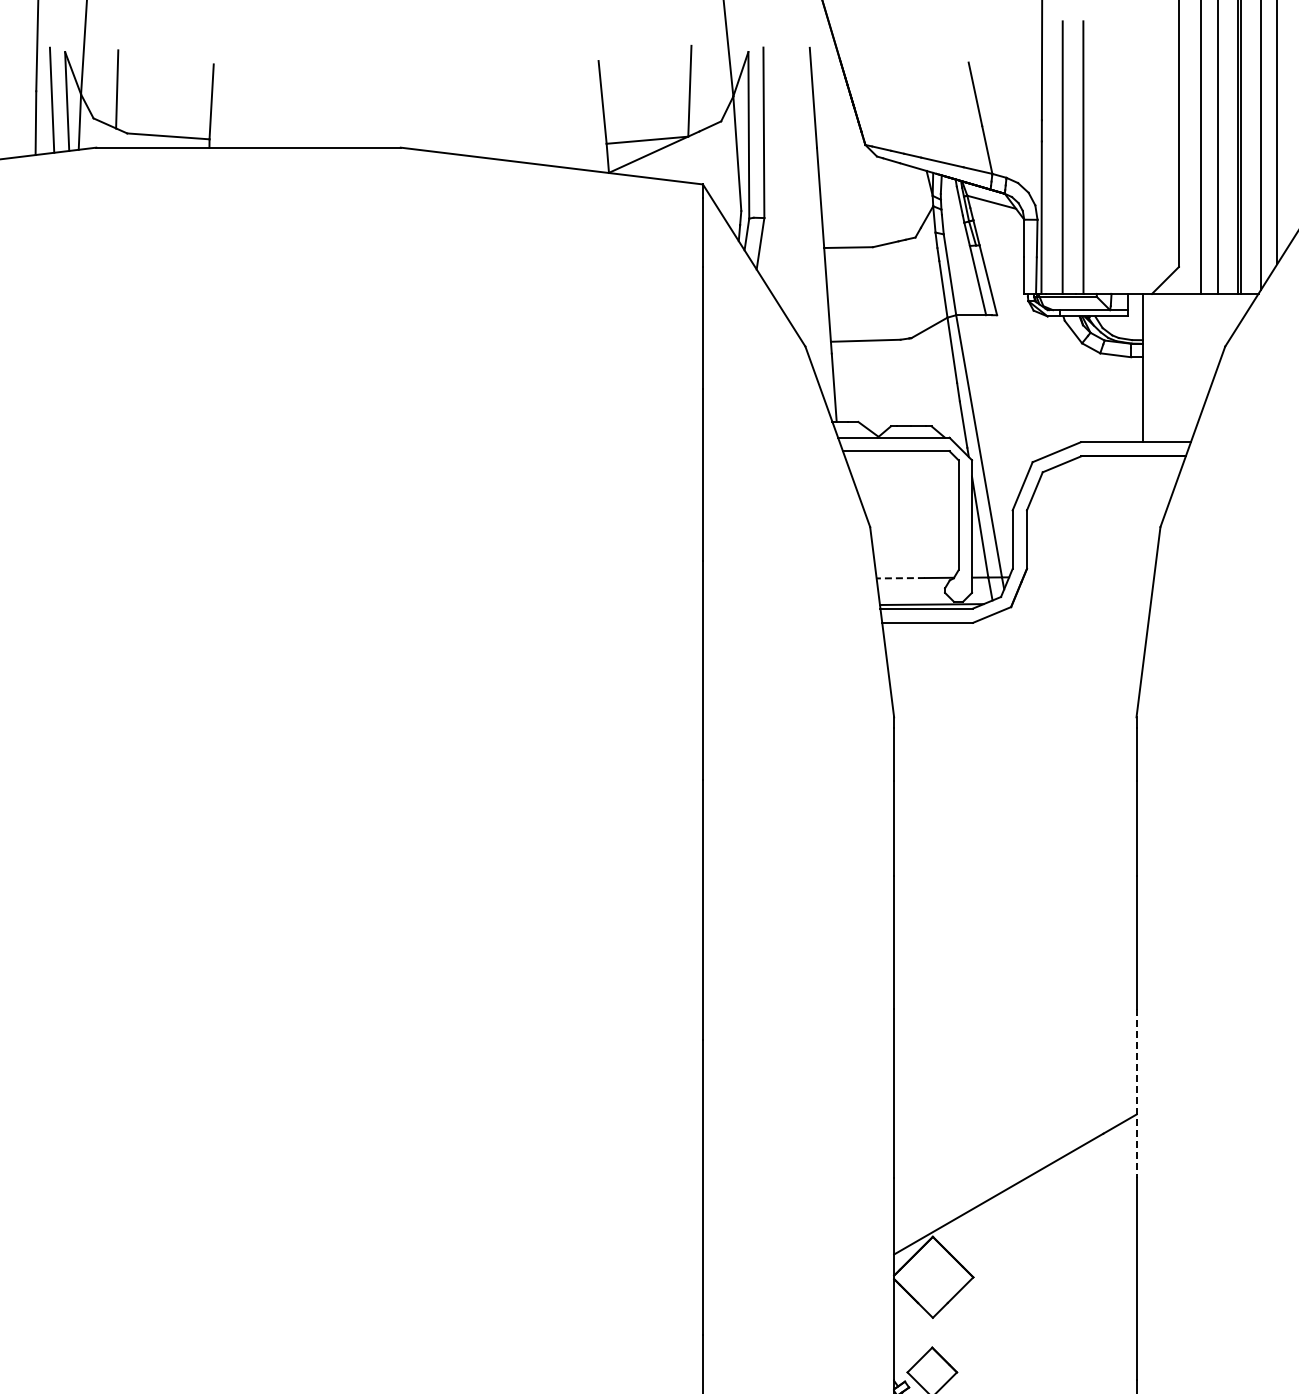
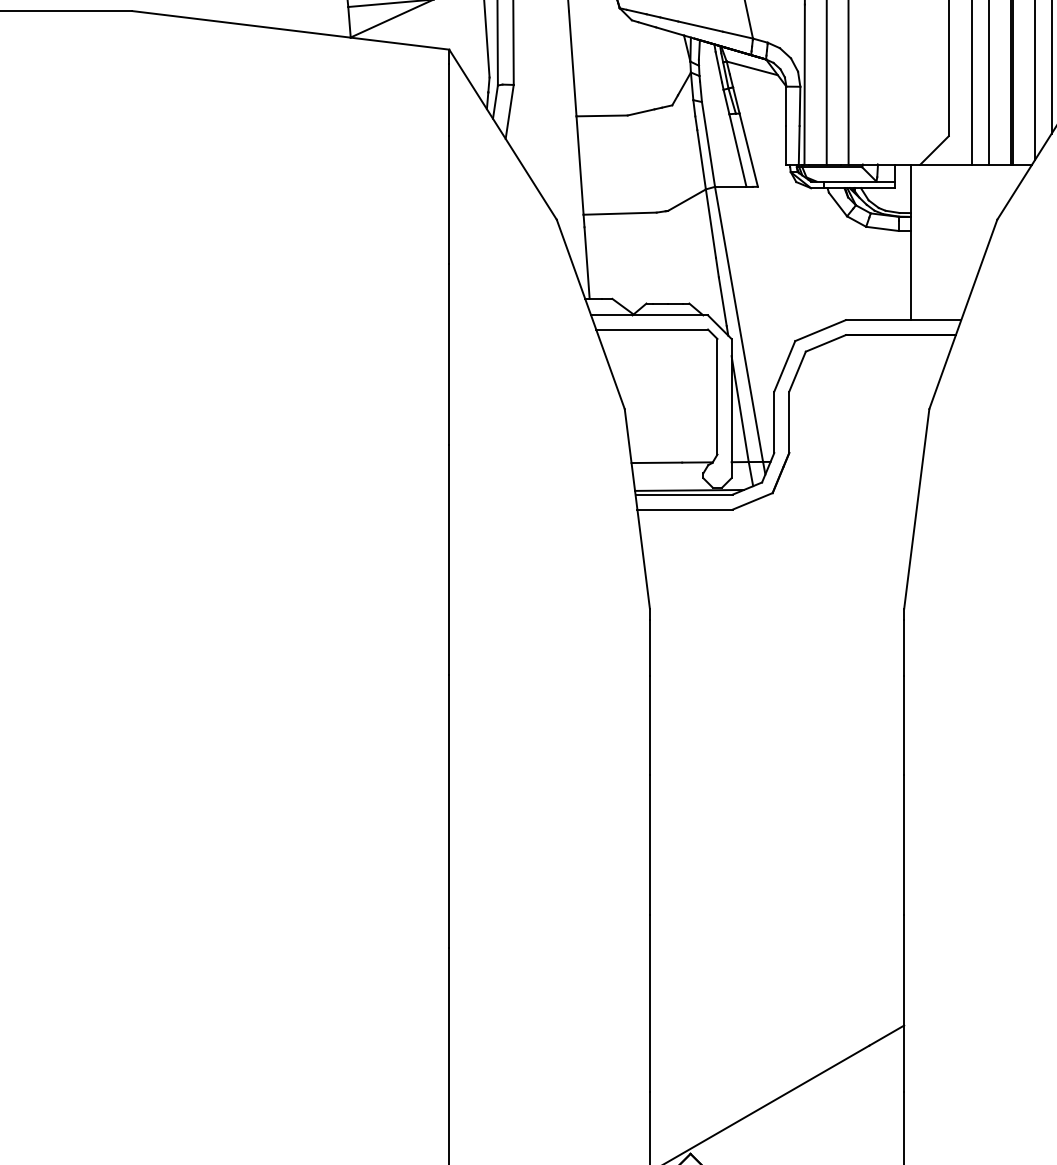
line: (900, 578) -> (656, 463), dashed -> solid
line: (1136, 1093) -> (904, 1003), dashed -> solid

